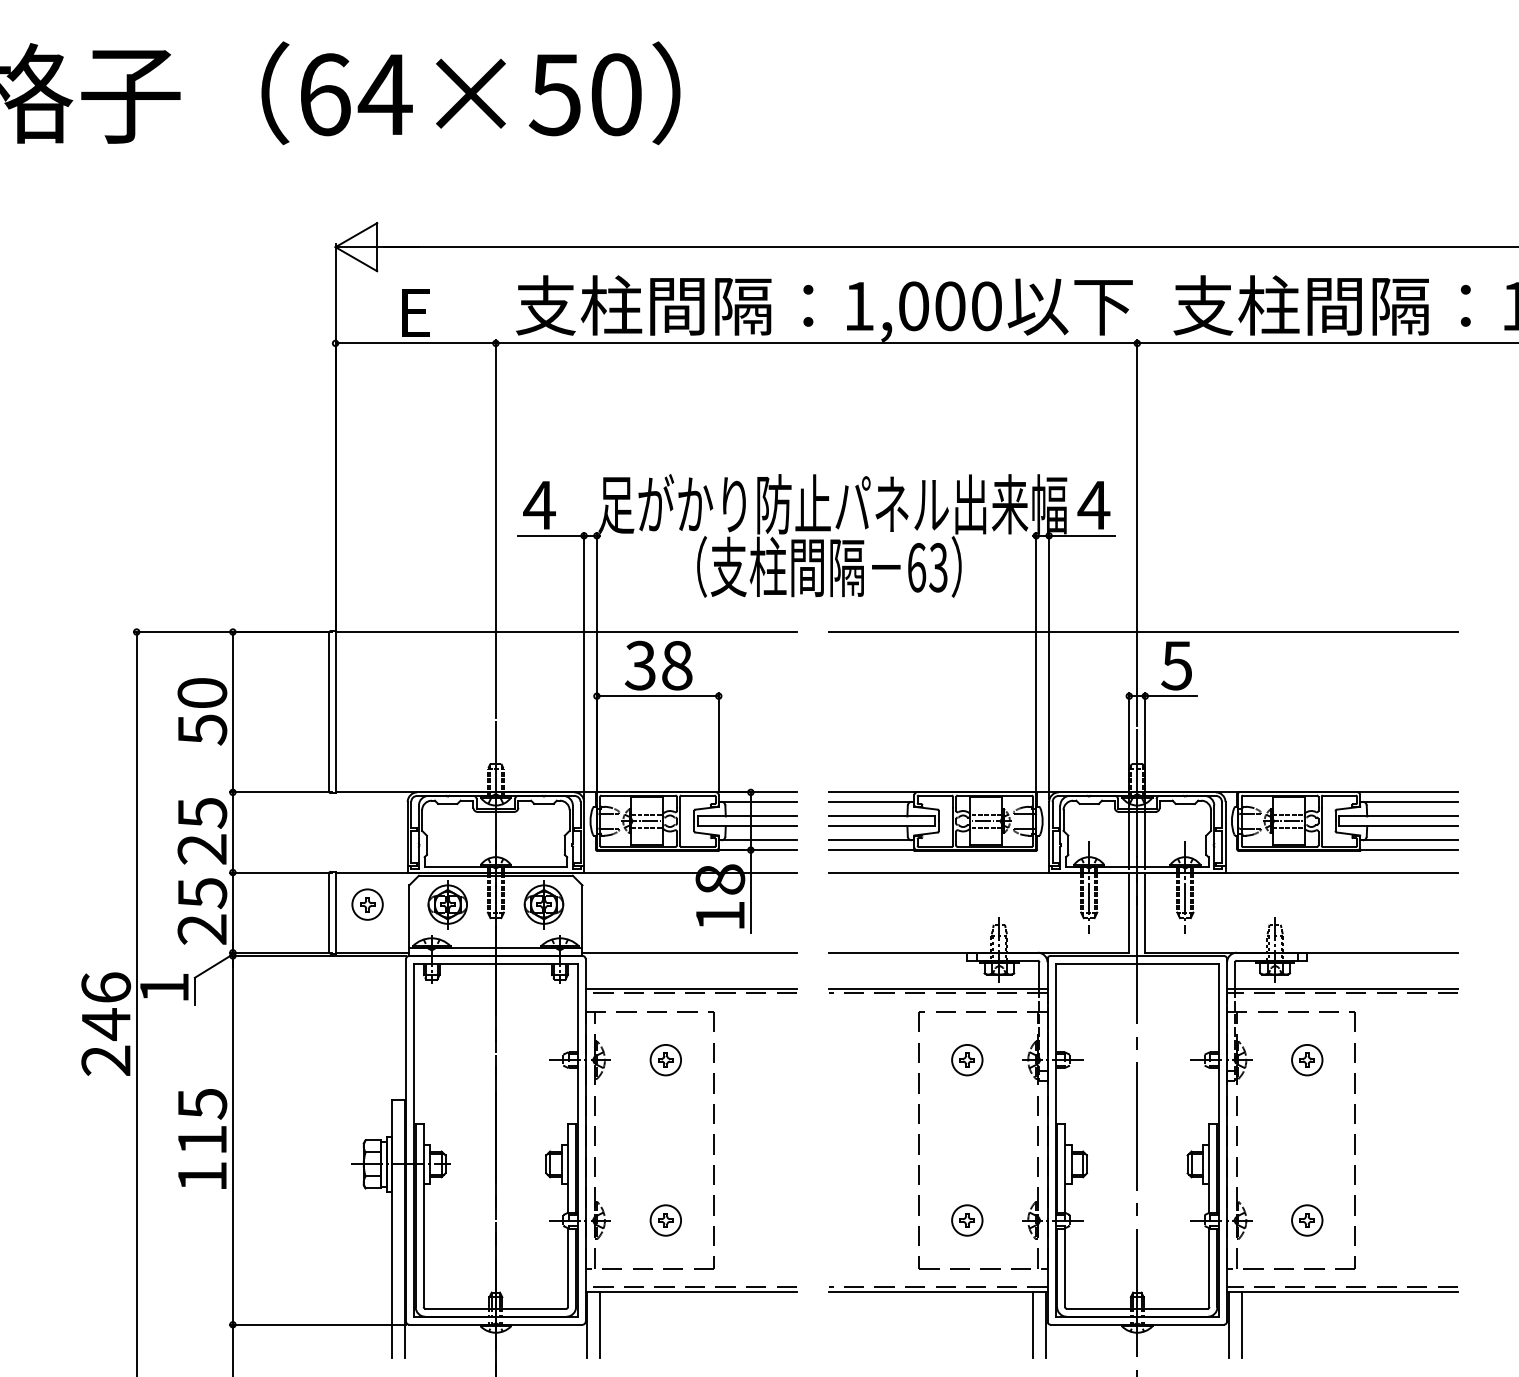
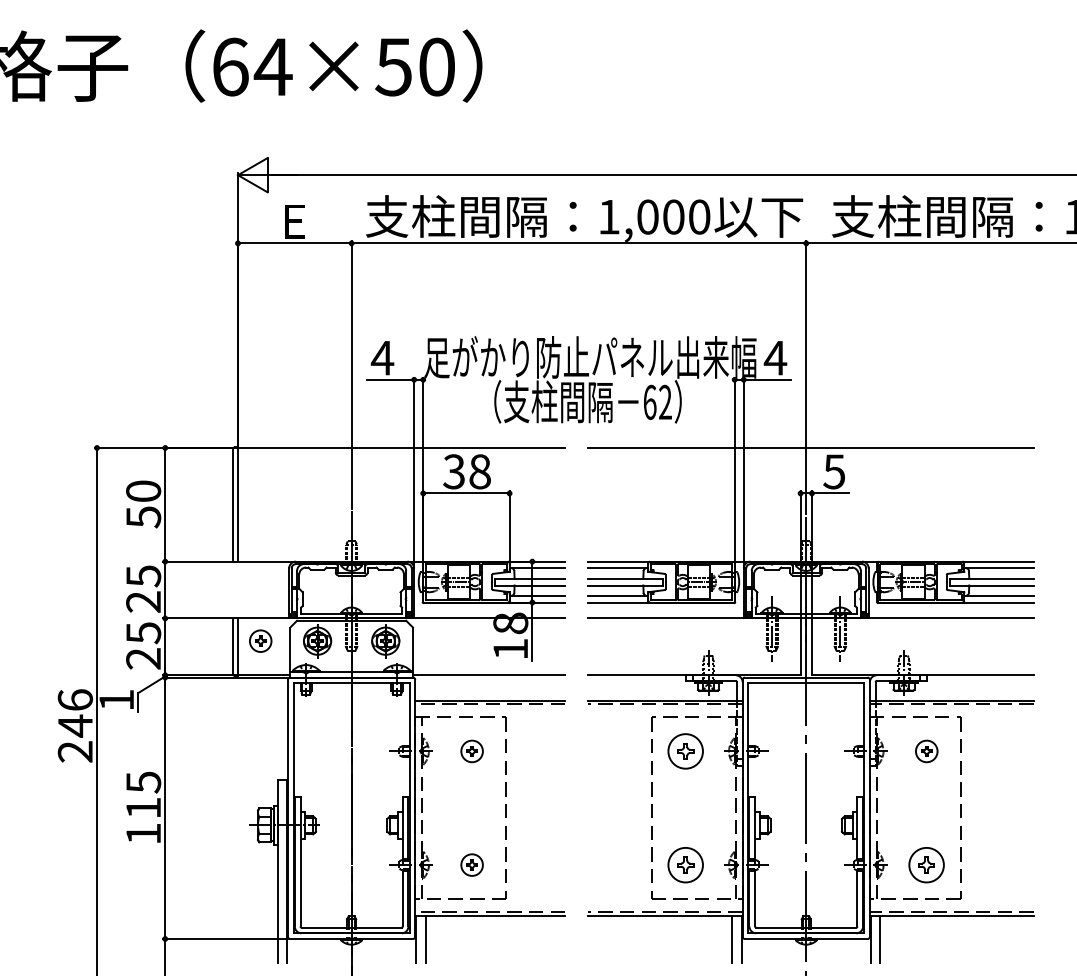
text: (937, 567) -> (664, 402), 63 -> 62
part: (966, 1060) -> (685, 751), size x1.6
part: (966, 1219) -> (685, 864), size x1.6
part: (1306, 1219) -> (926, 864), size x1.6

